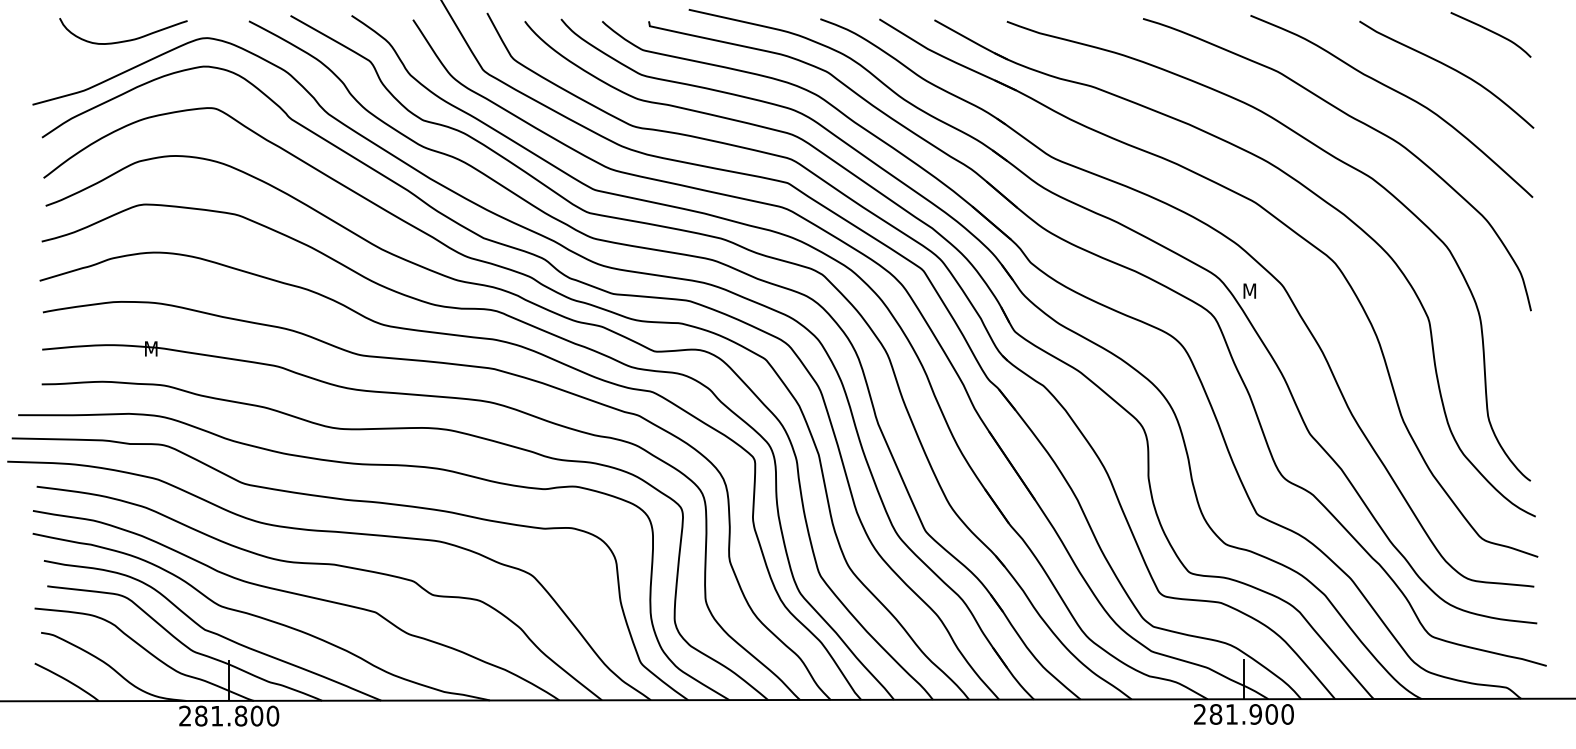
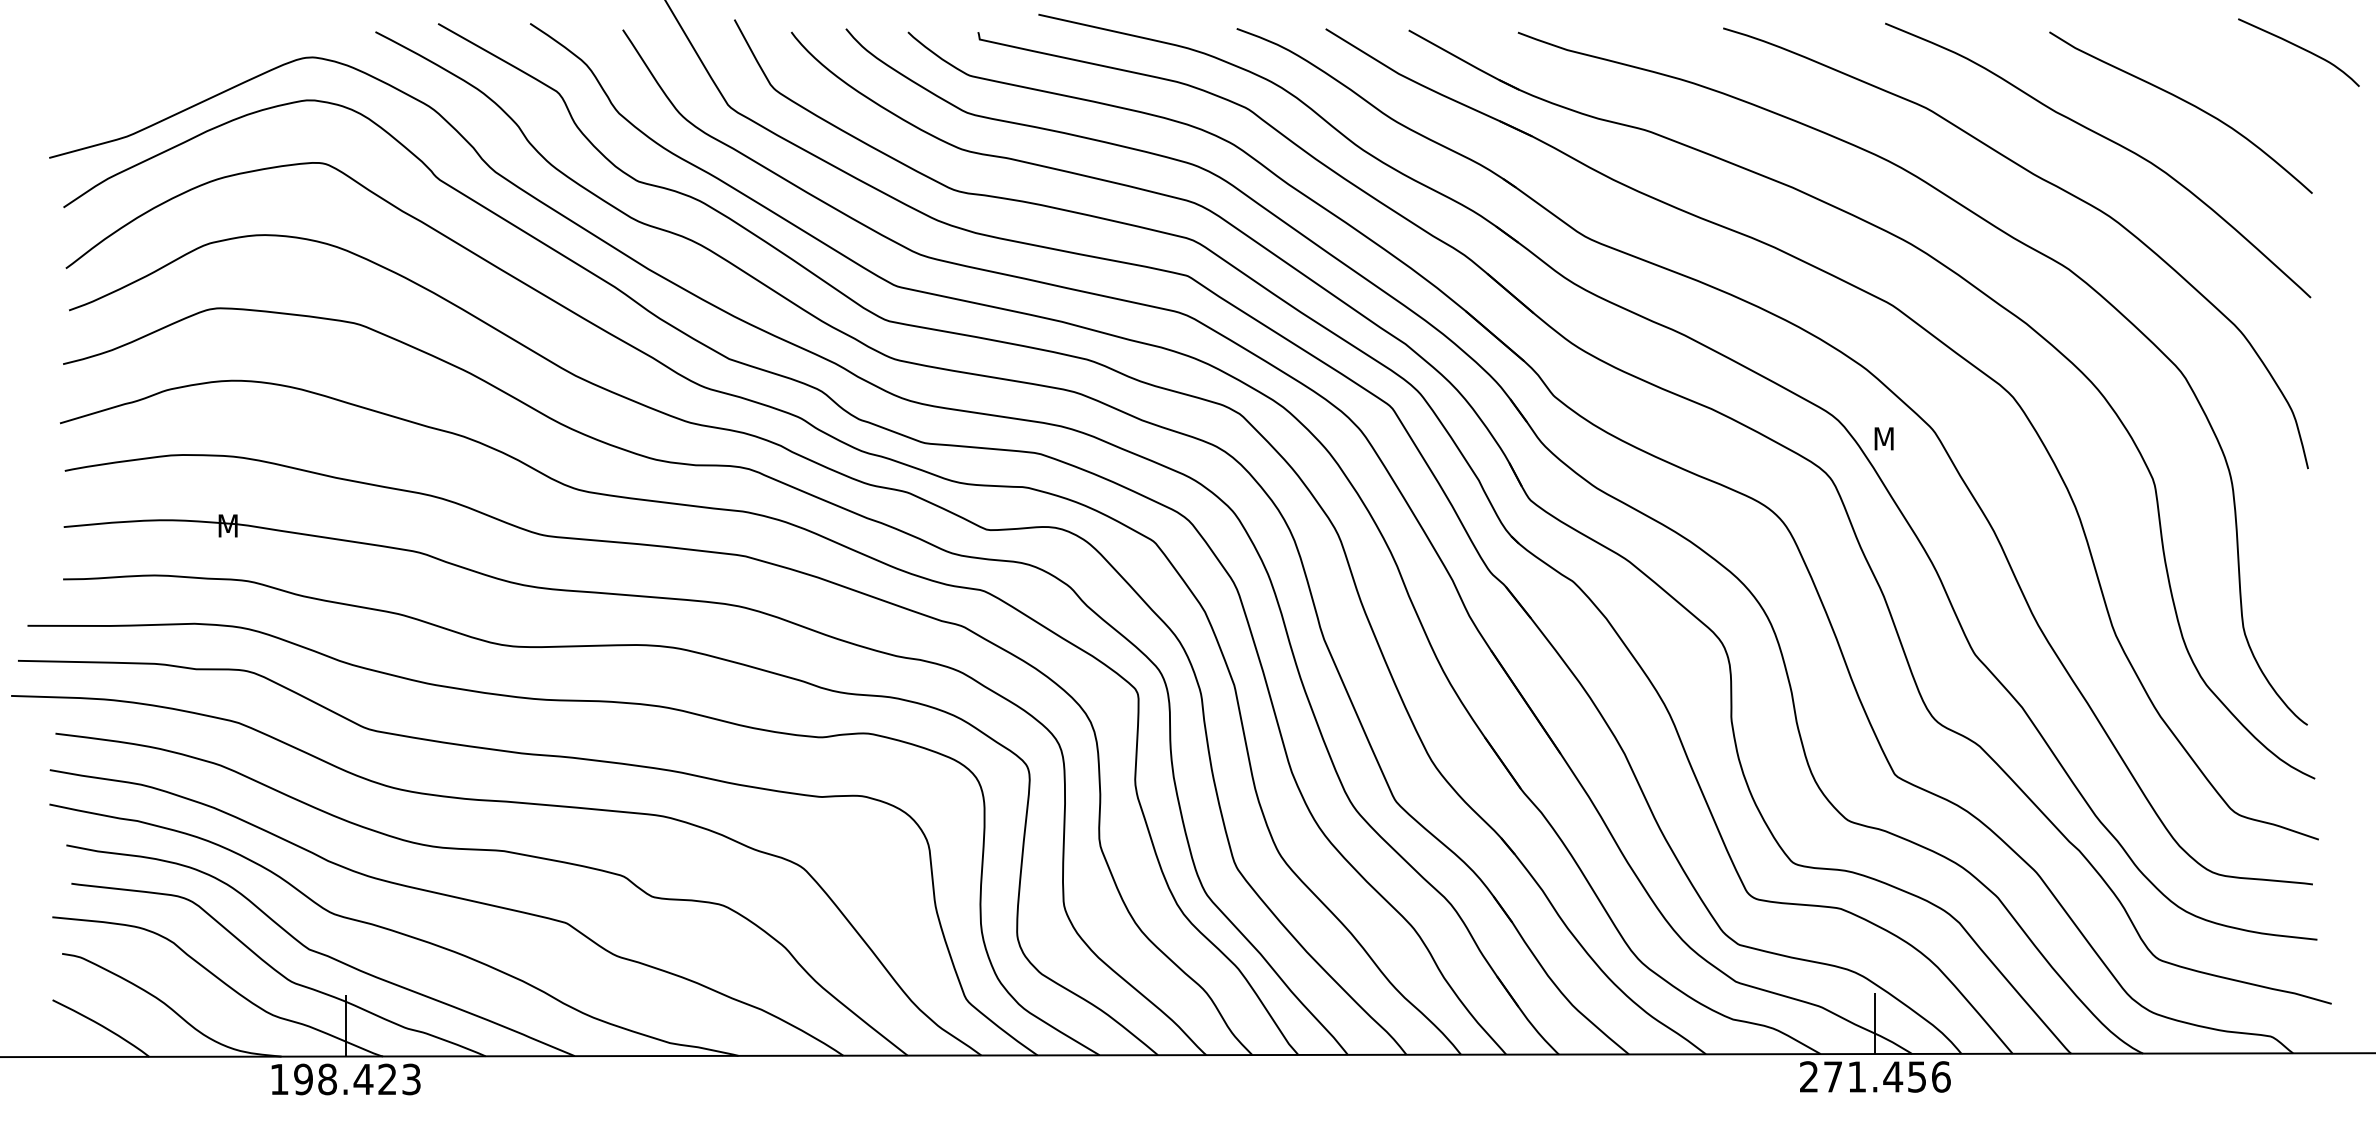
curve: (1491, 32) -> (2299, 48), moved
curve: (123, 40) -> (186, 61), removed
text: (1251, 714) -> (1886, 1077), 281.900 -> 271.456
text: (229, 715) -> (346, 1078), 281.800 -> 198.423

